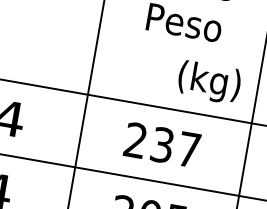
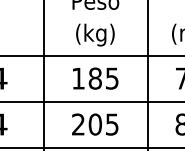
text: (209, 81) -> (95, 34), moved
text: (162, 145) -> (95, 78), 237 -> 185

